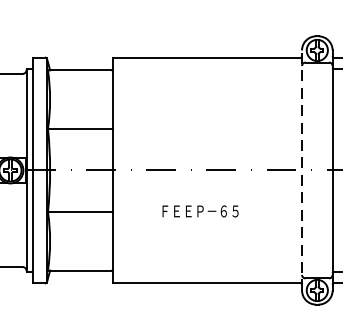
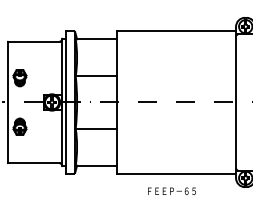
line: (302, 170) -> (236, 102), dashed -> solid
text: (199, 210) -> (171, 190), moved

